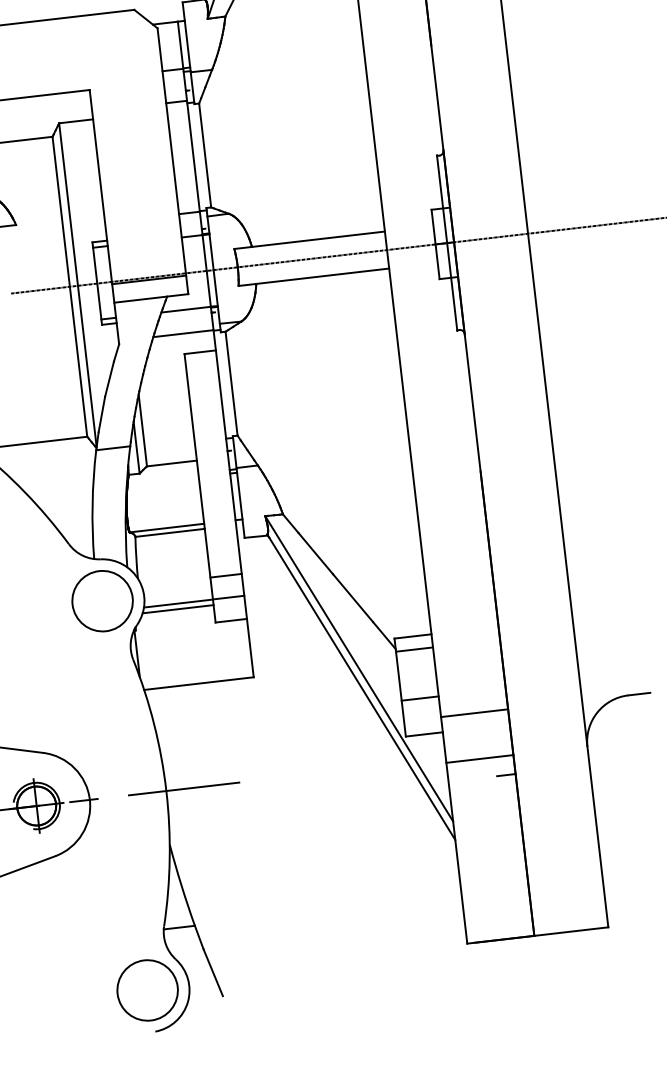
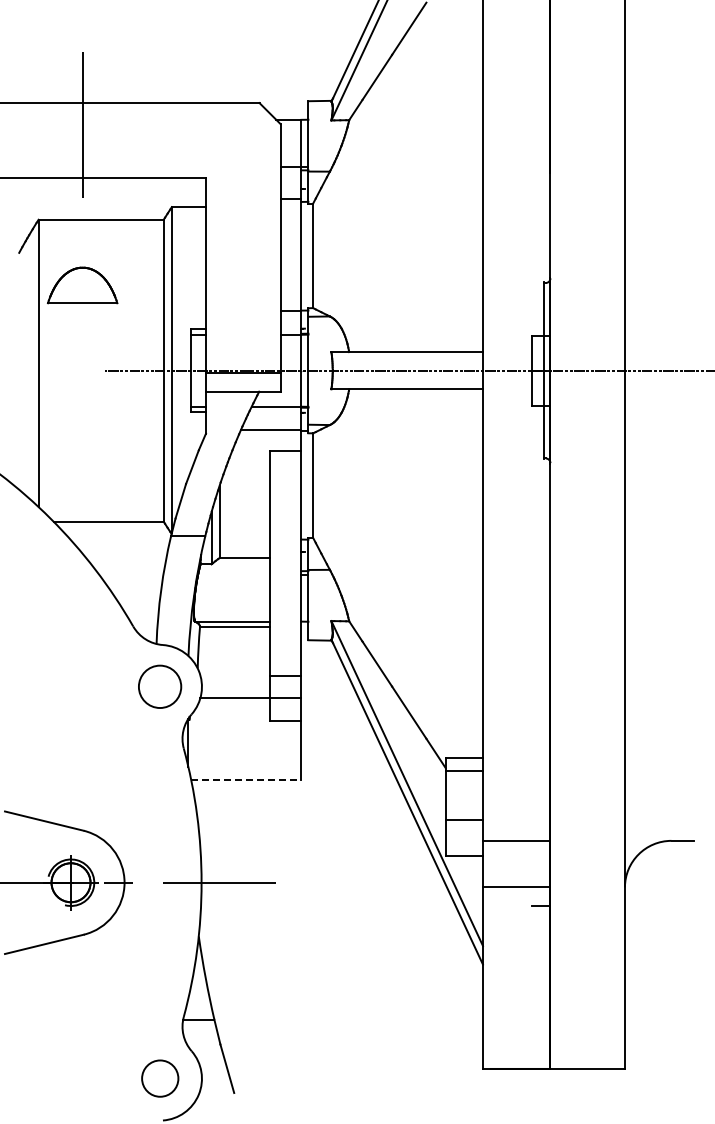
circle: (102, 600) -> (159, 686), size x0.7
line: (177, 609) -> (233, 703), removed
line: (199, 683) -> (246, 779), solid -> dashed
circle: (148, 990) -> (160, 1078), size x0.6

